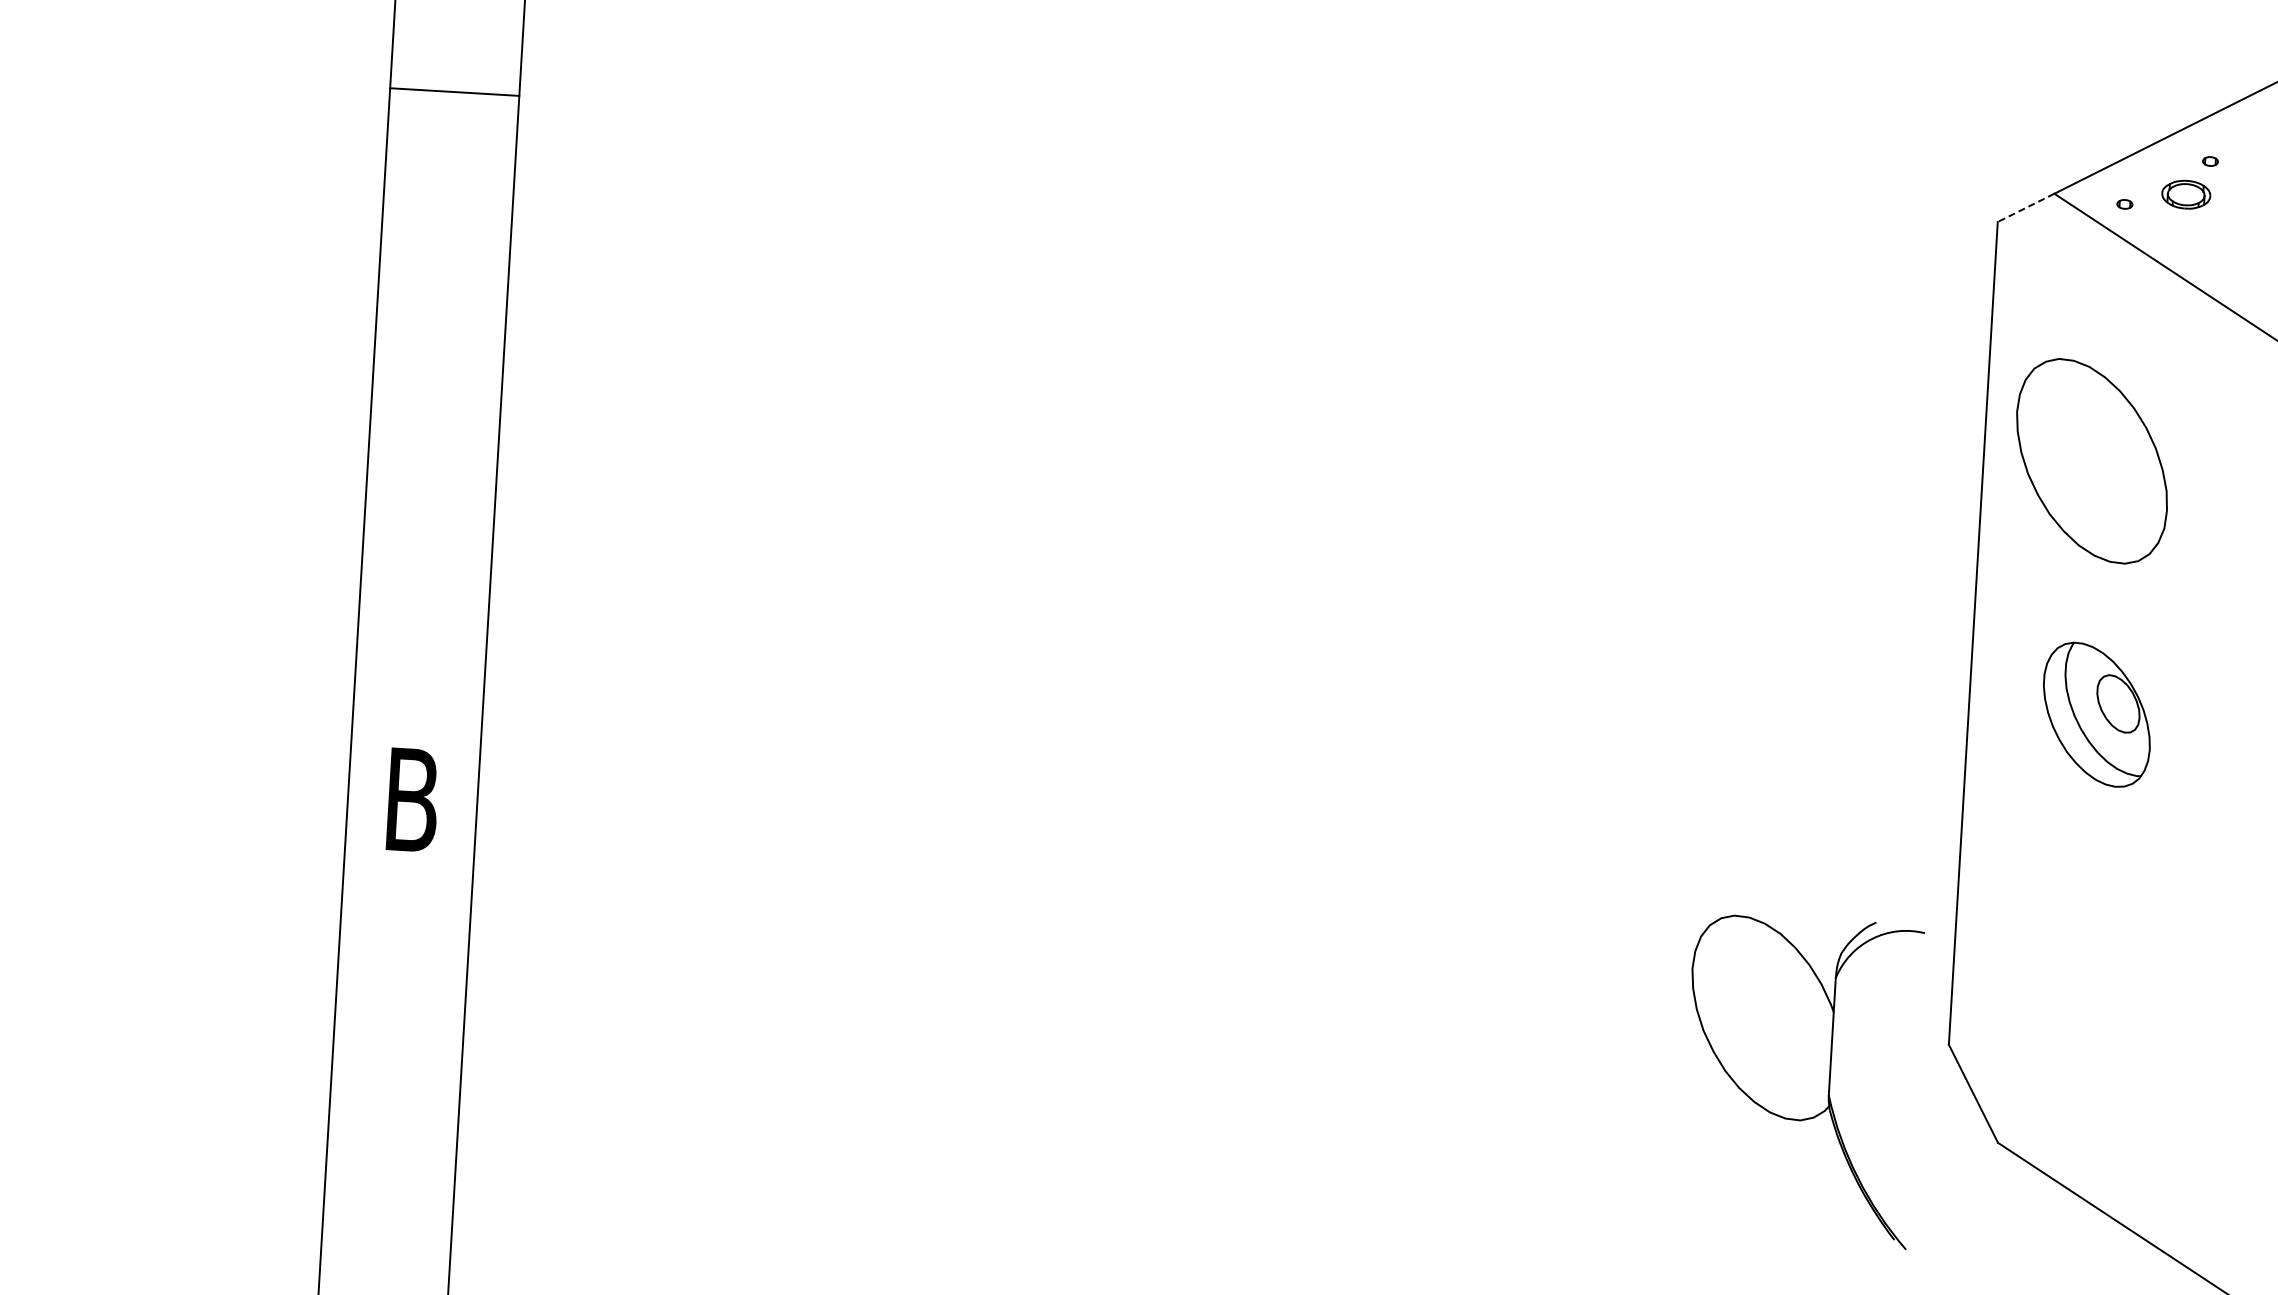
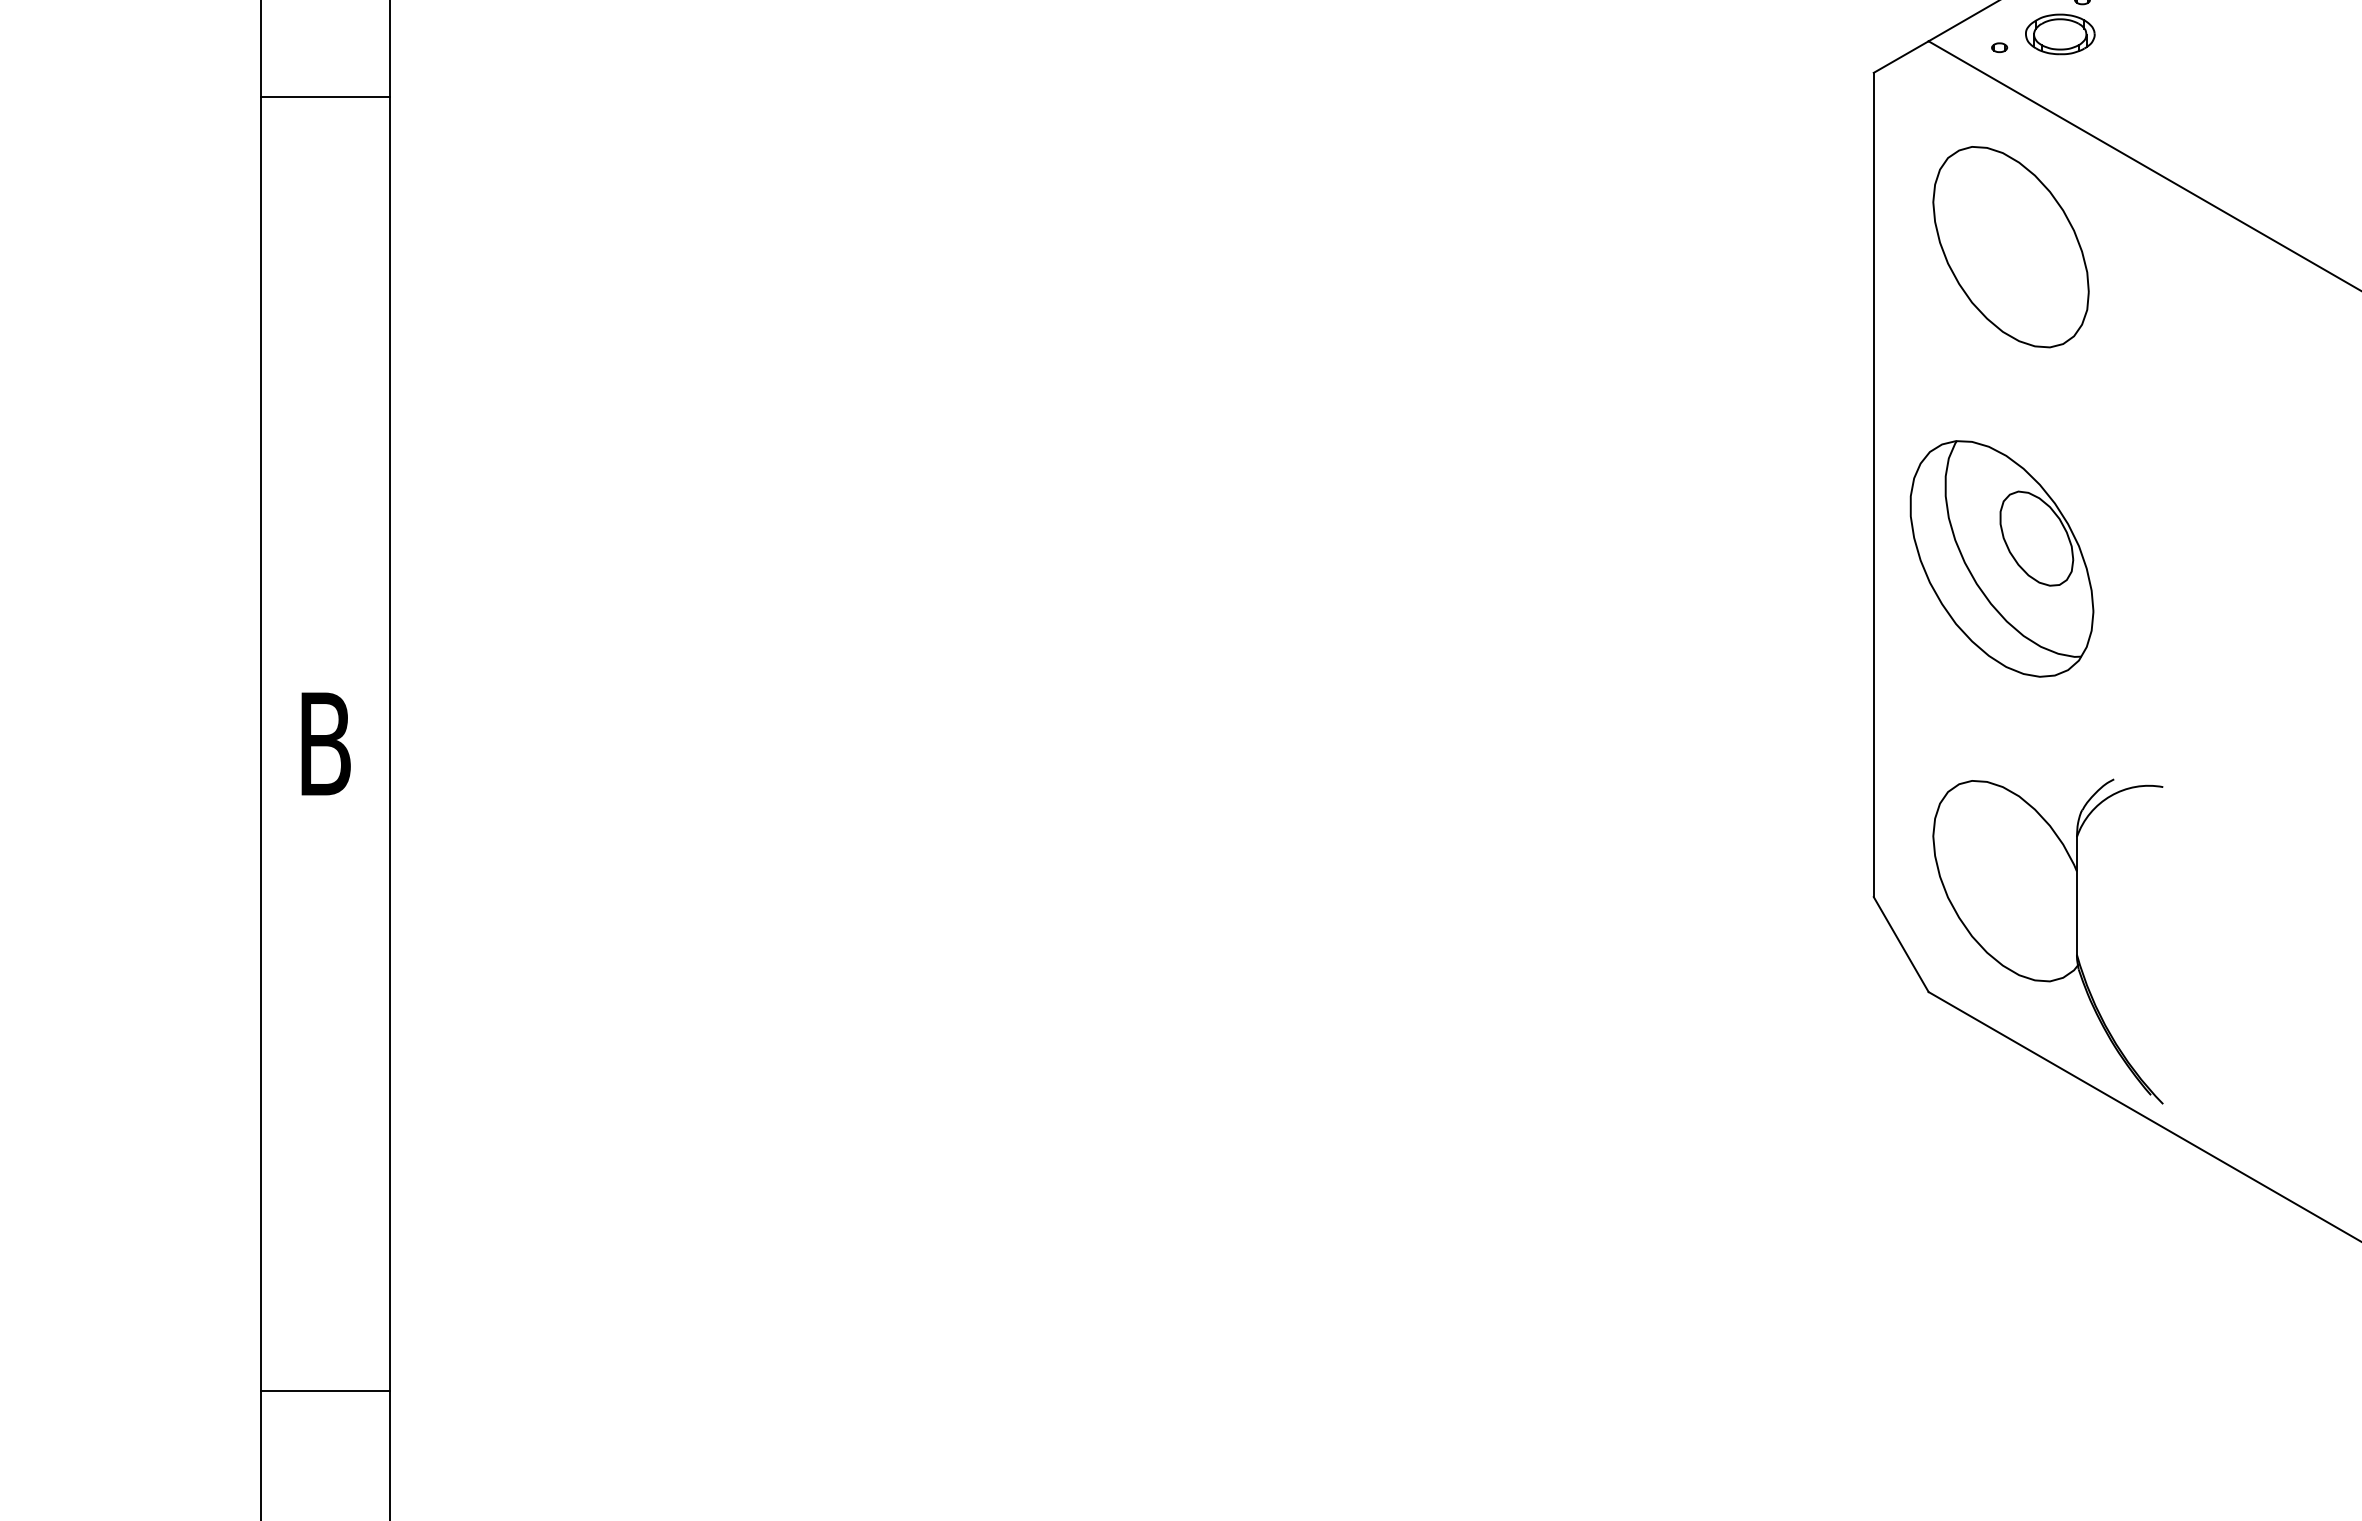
line: (454, 91) -> (325, 96), moved
part: (2186, 194) -> (2060, 34), size x1.43
line: (2026, 208) -> (1901, 57), dashed -> solid
part: (2091, 461) -> (2010, 247), moved
part: (2096, 714) -> (2001, 558), size x1.67
part: (1800, 1080) -> (2047, 941), moved

